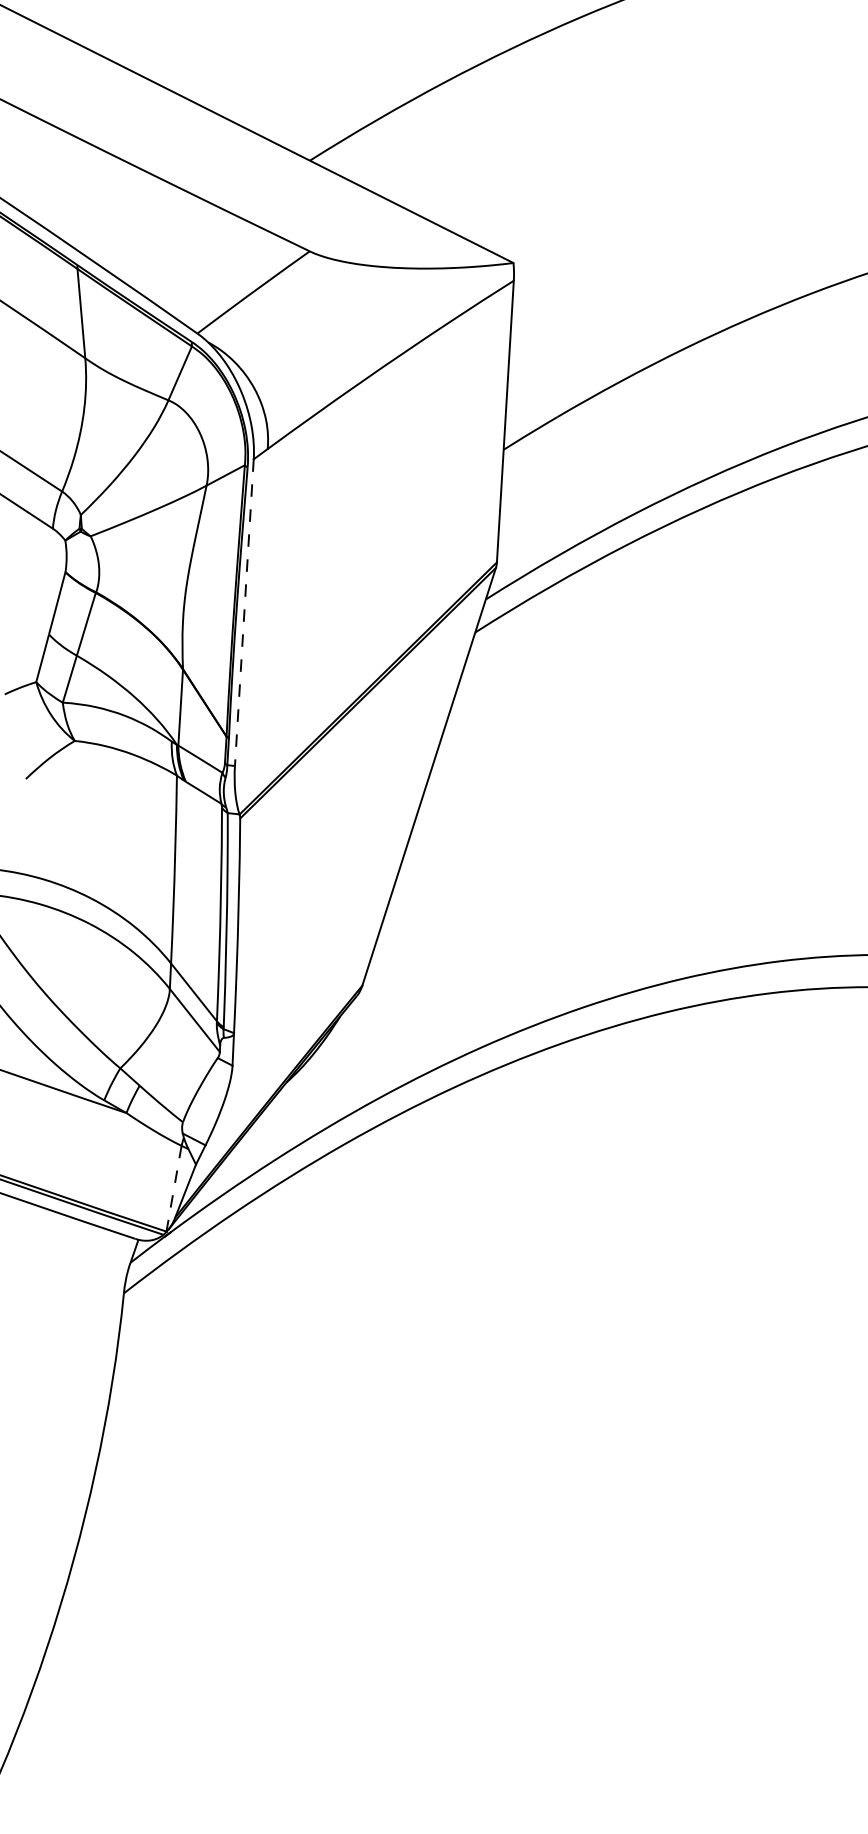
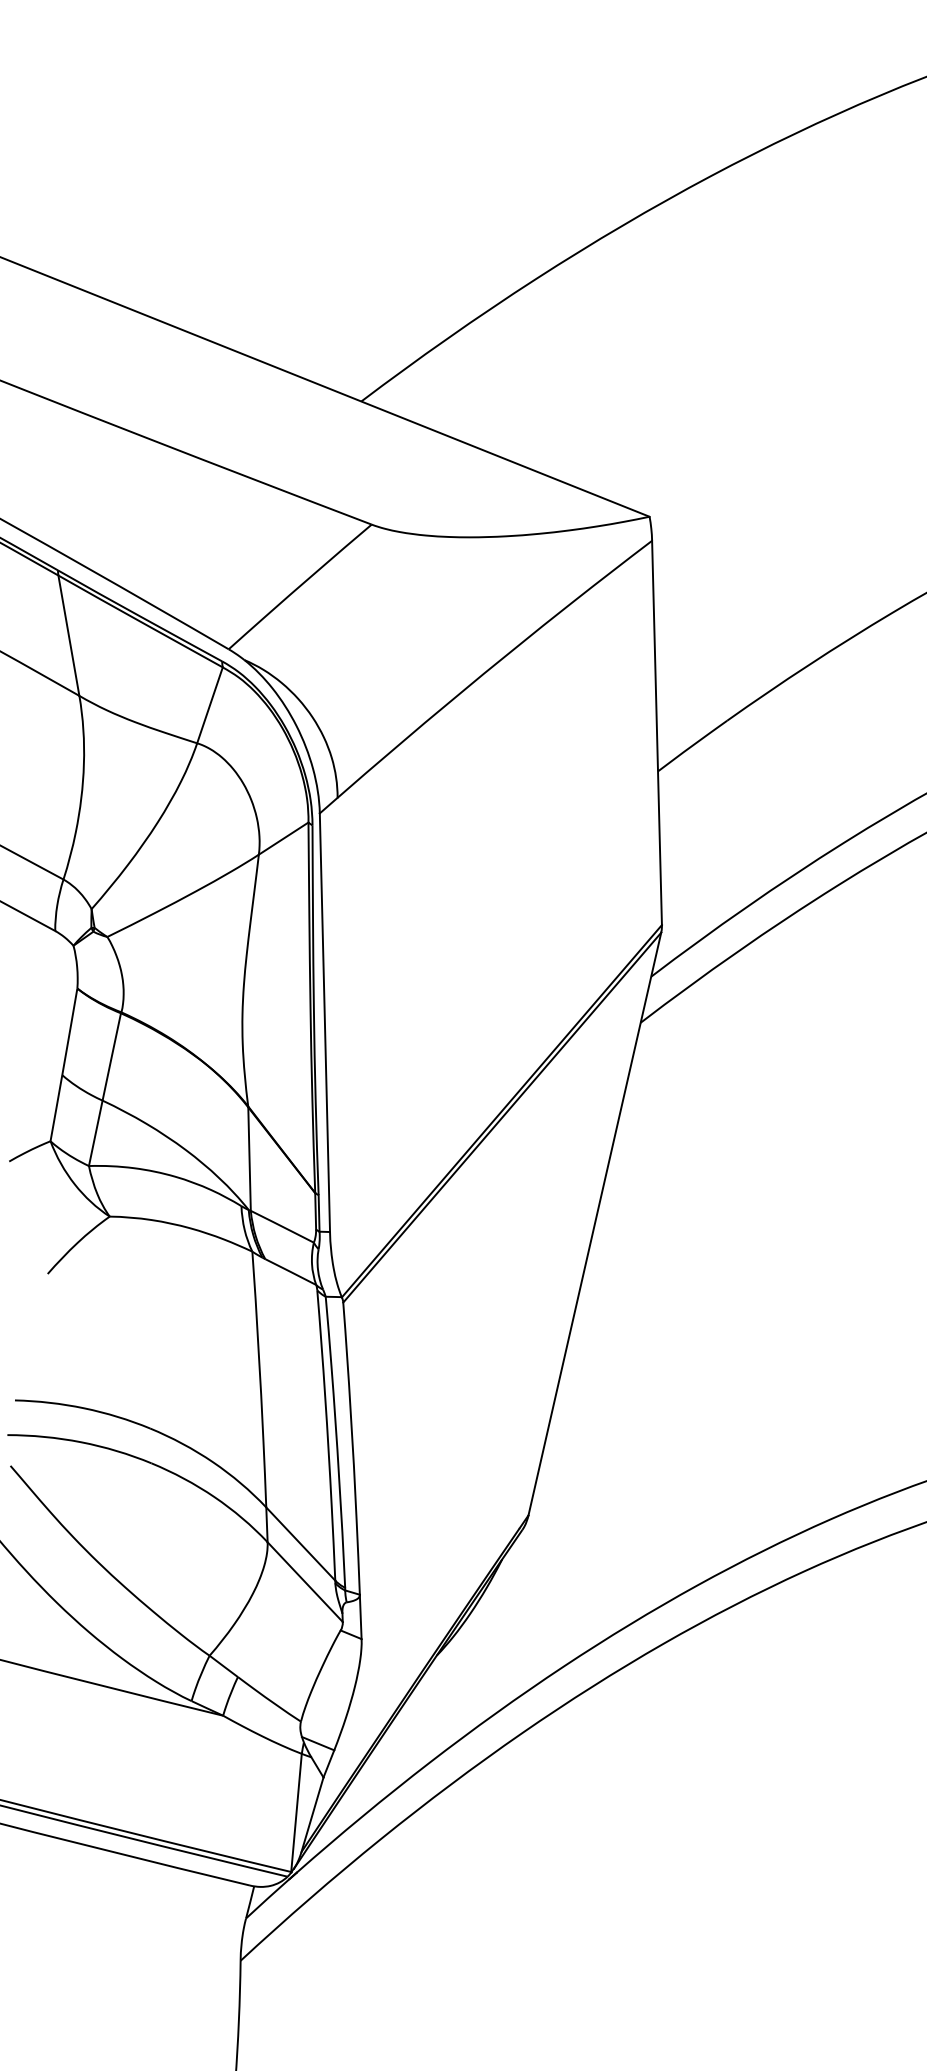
line: (244, 612) -> (325, 1022), dashed -> solid
line: (174, 1188) -> (297, 1812), dashed -> solid

